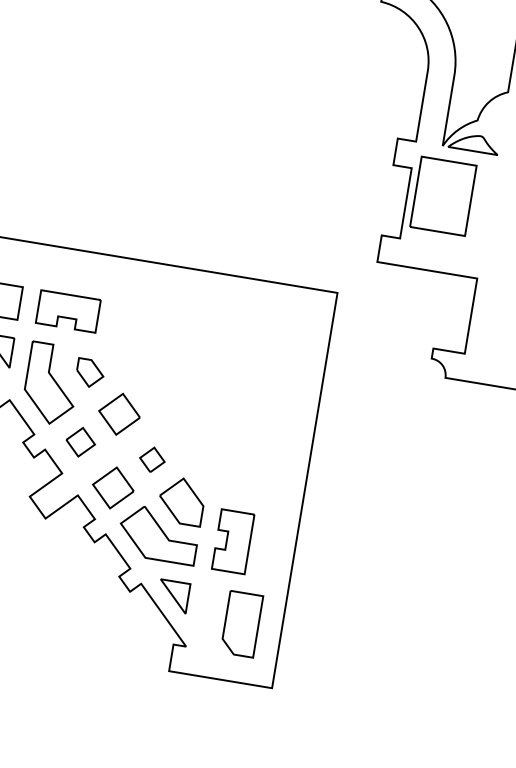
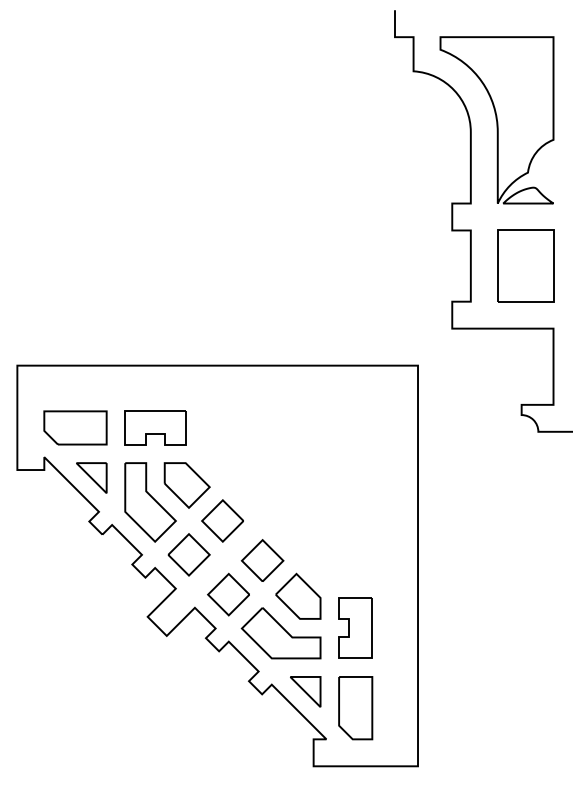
part: (443, 195) -> (525, 265), moved
part: (89, 373) -> (186, 485), size x1.67
part: (80, 441) -> (188, 554), size x1.43
part: (152, 459) -> (262, 560), size x1.67
part: (241, 624) -> (355, 708), moved

